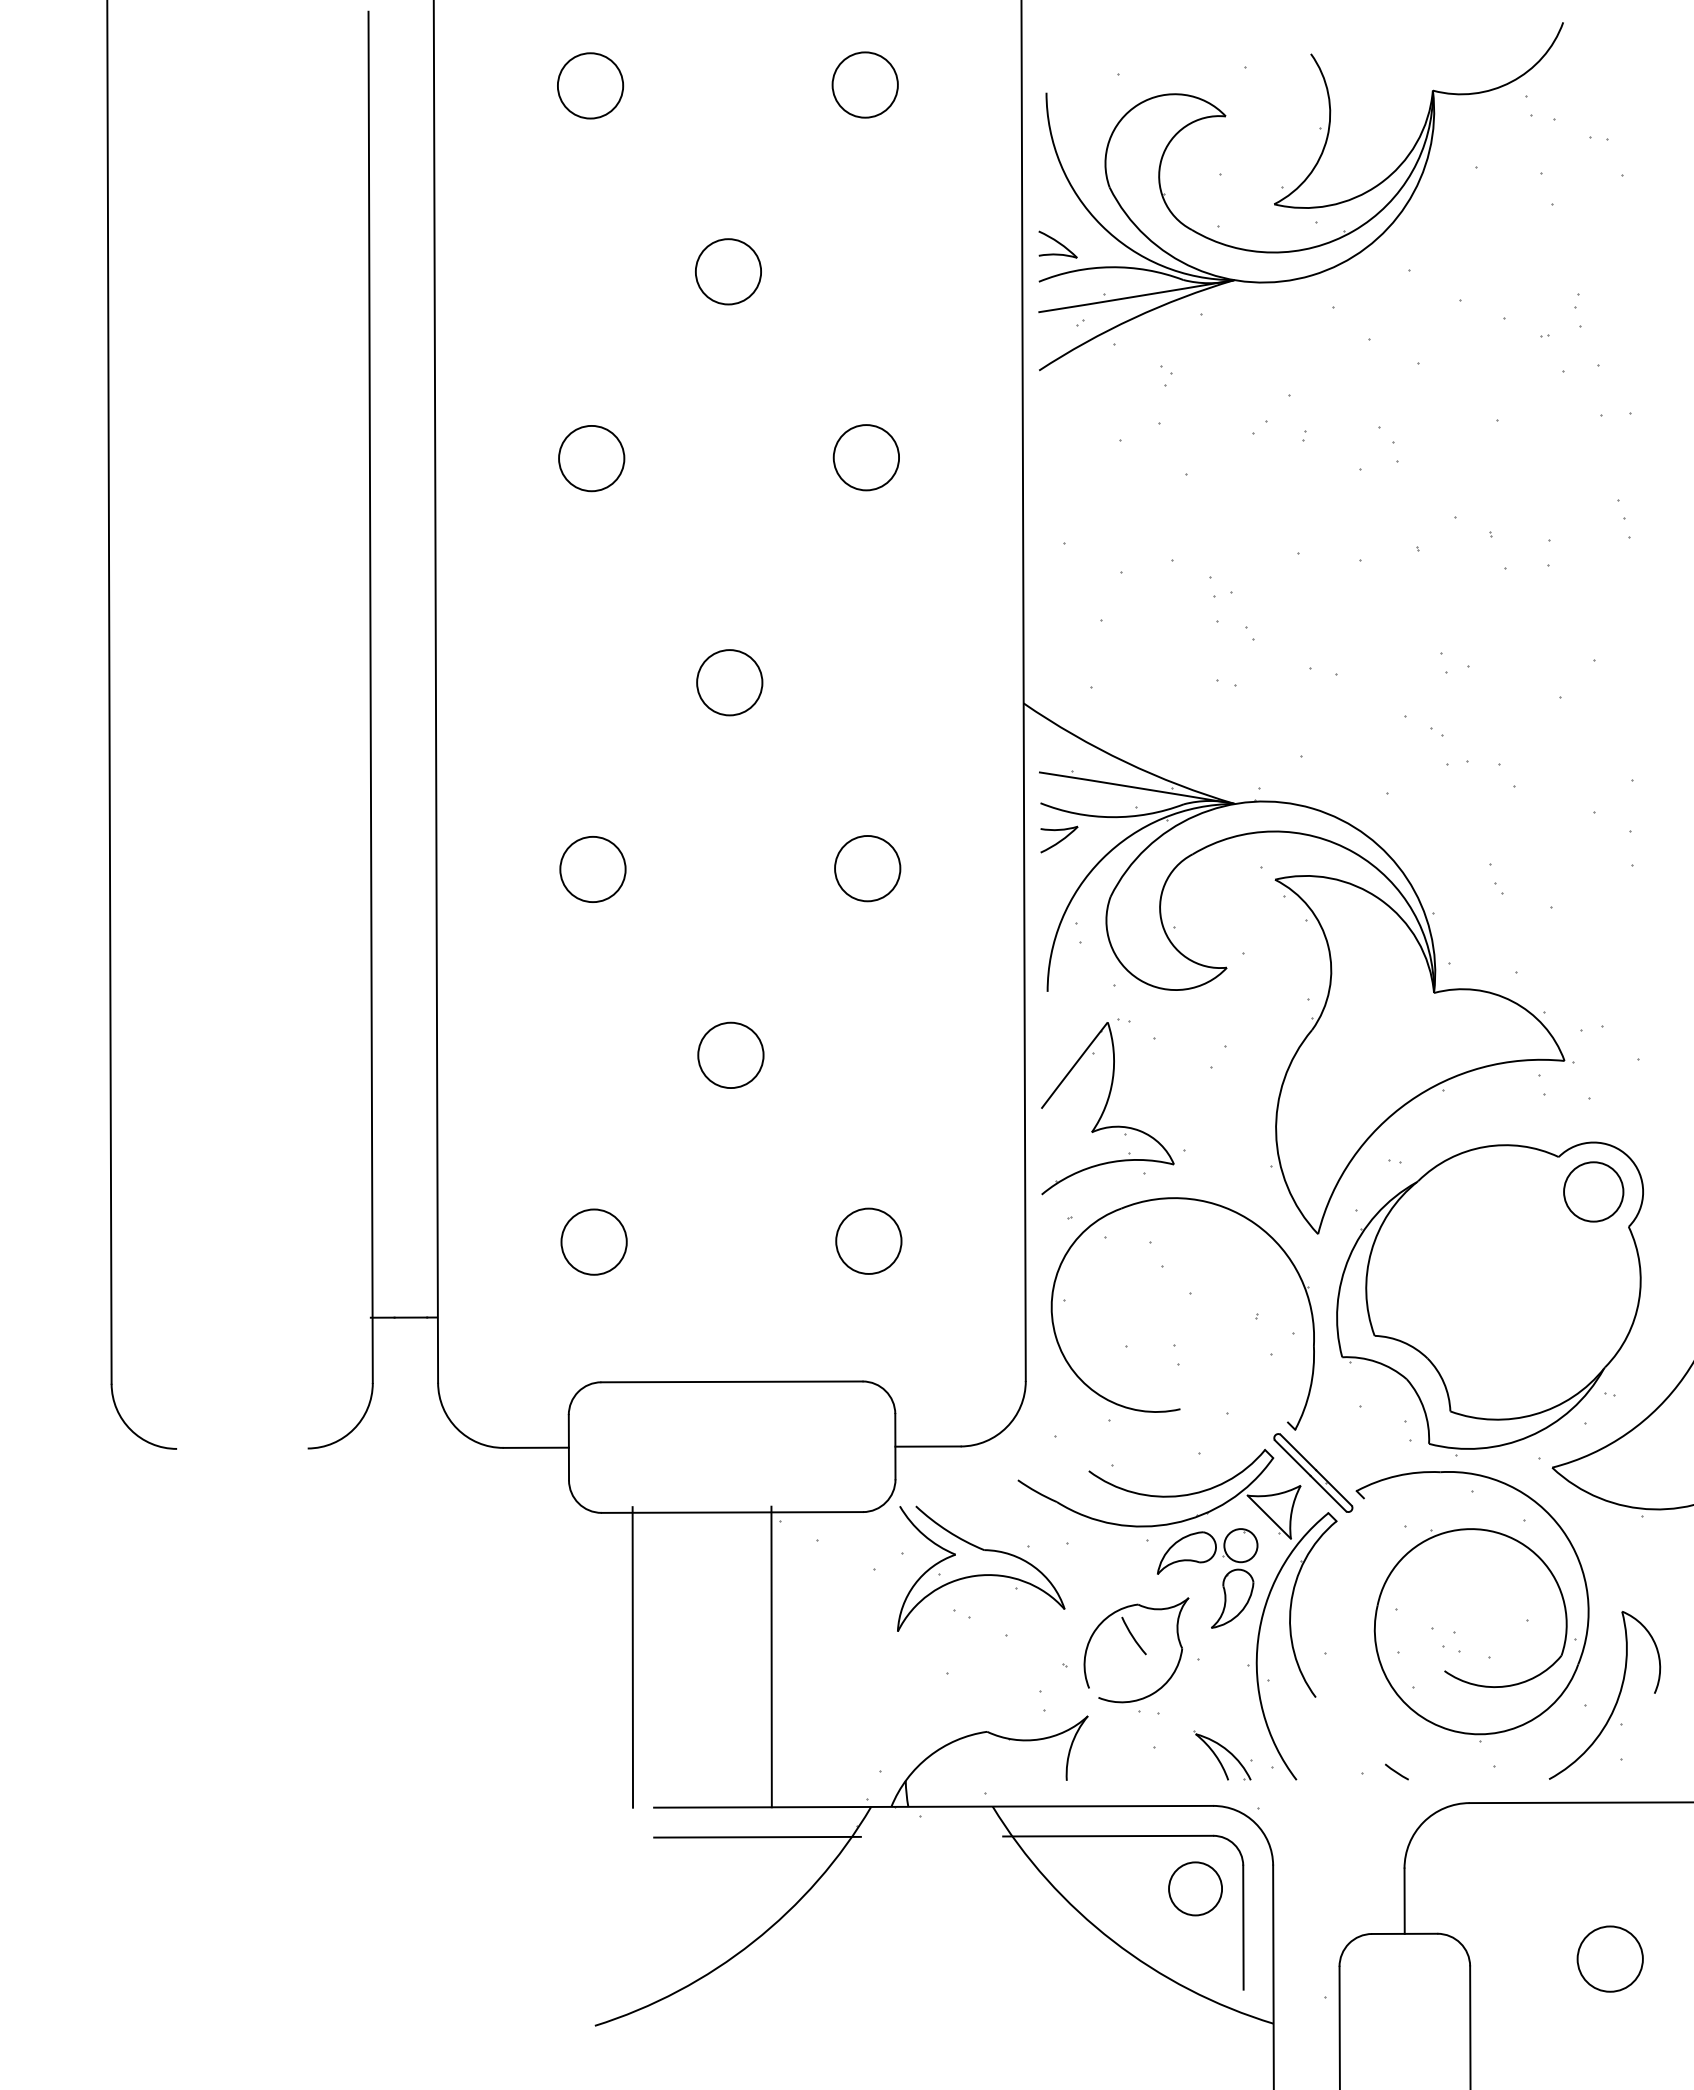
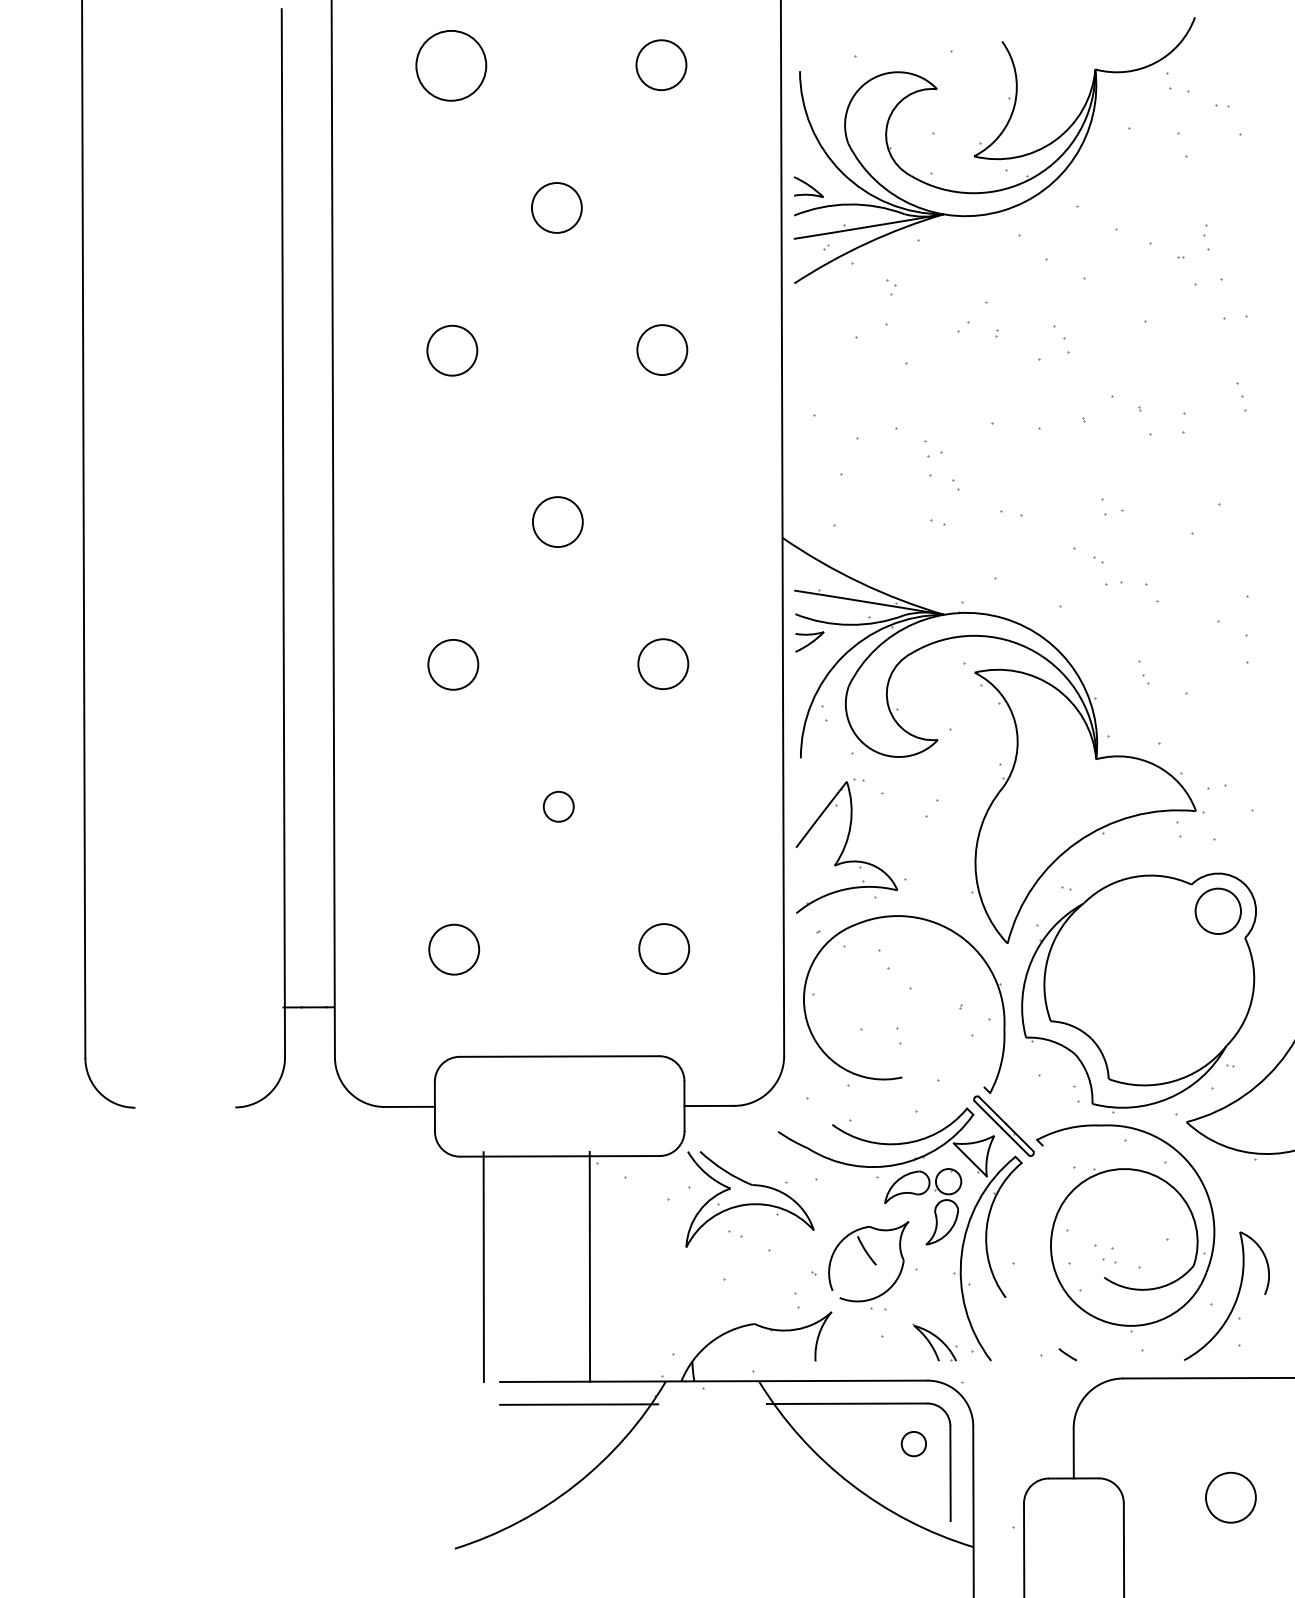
circle: (590, 85) -> (451, 65), size x1.4
circle: (730, 1054) -> (558, 806), size x0.6
circle: (1195, 1888) -> (913, 1443), size x0.6

